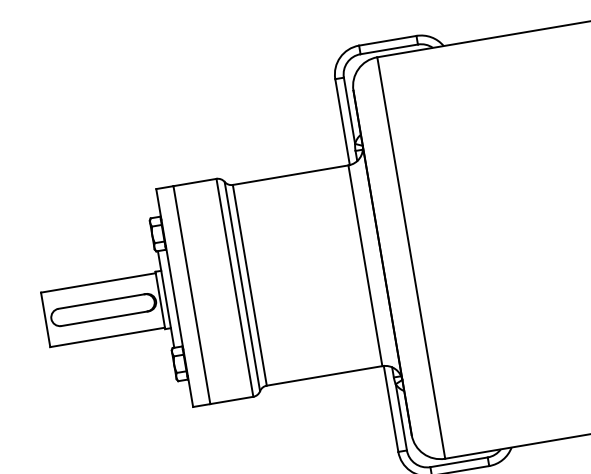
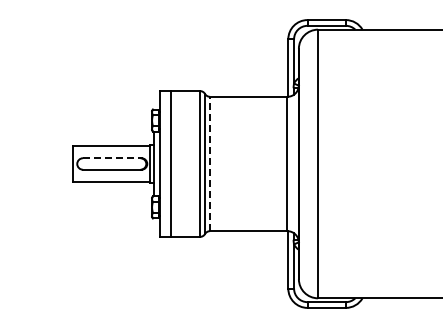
line: (250, 284) -> (210, 163), solid -> dashed
line: (101, 302) -> (111, 158), solid -> dashed

